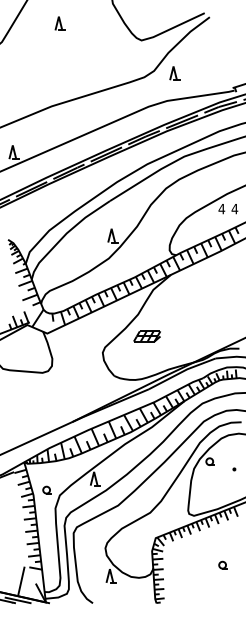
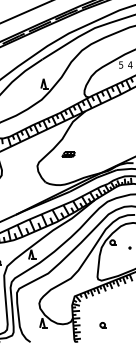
text: (221, 209) -> (120, 65), 4 -> 5
part: (146, 336) -> (68, 154), size x0.7
part: (222, 564) -> (102, 324), moved

